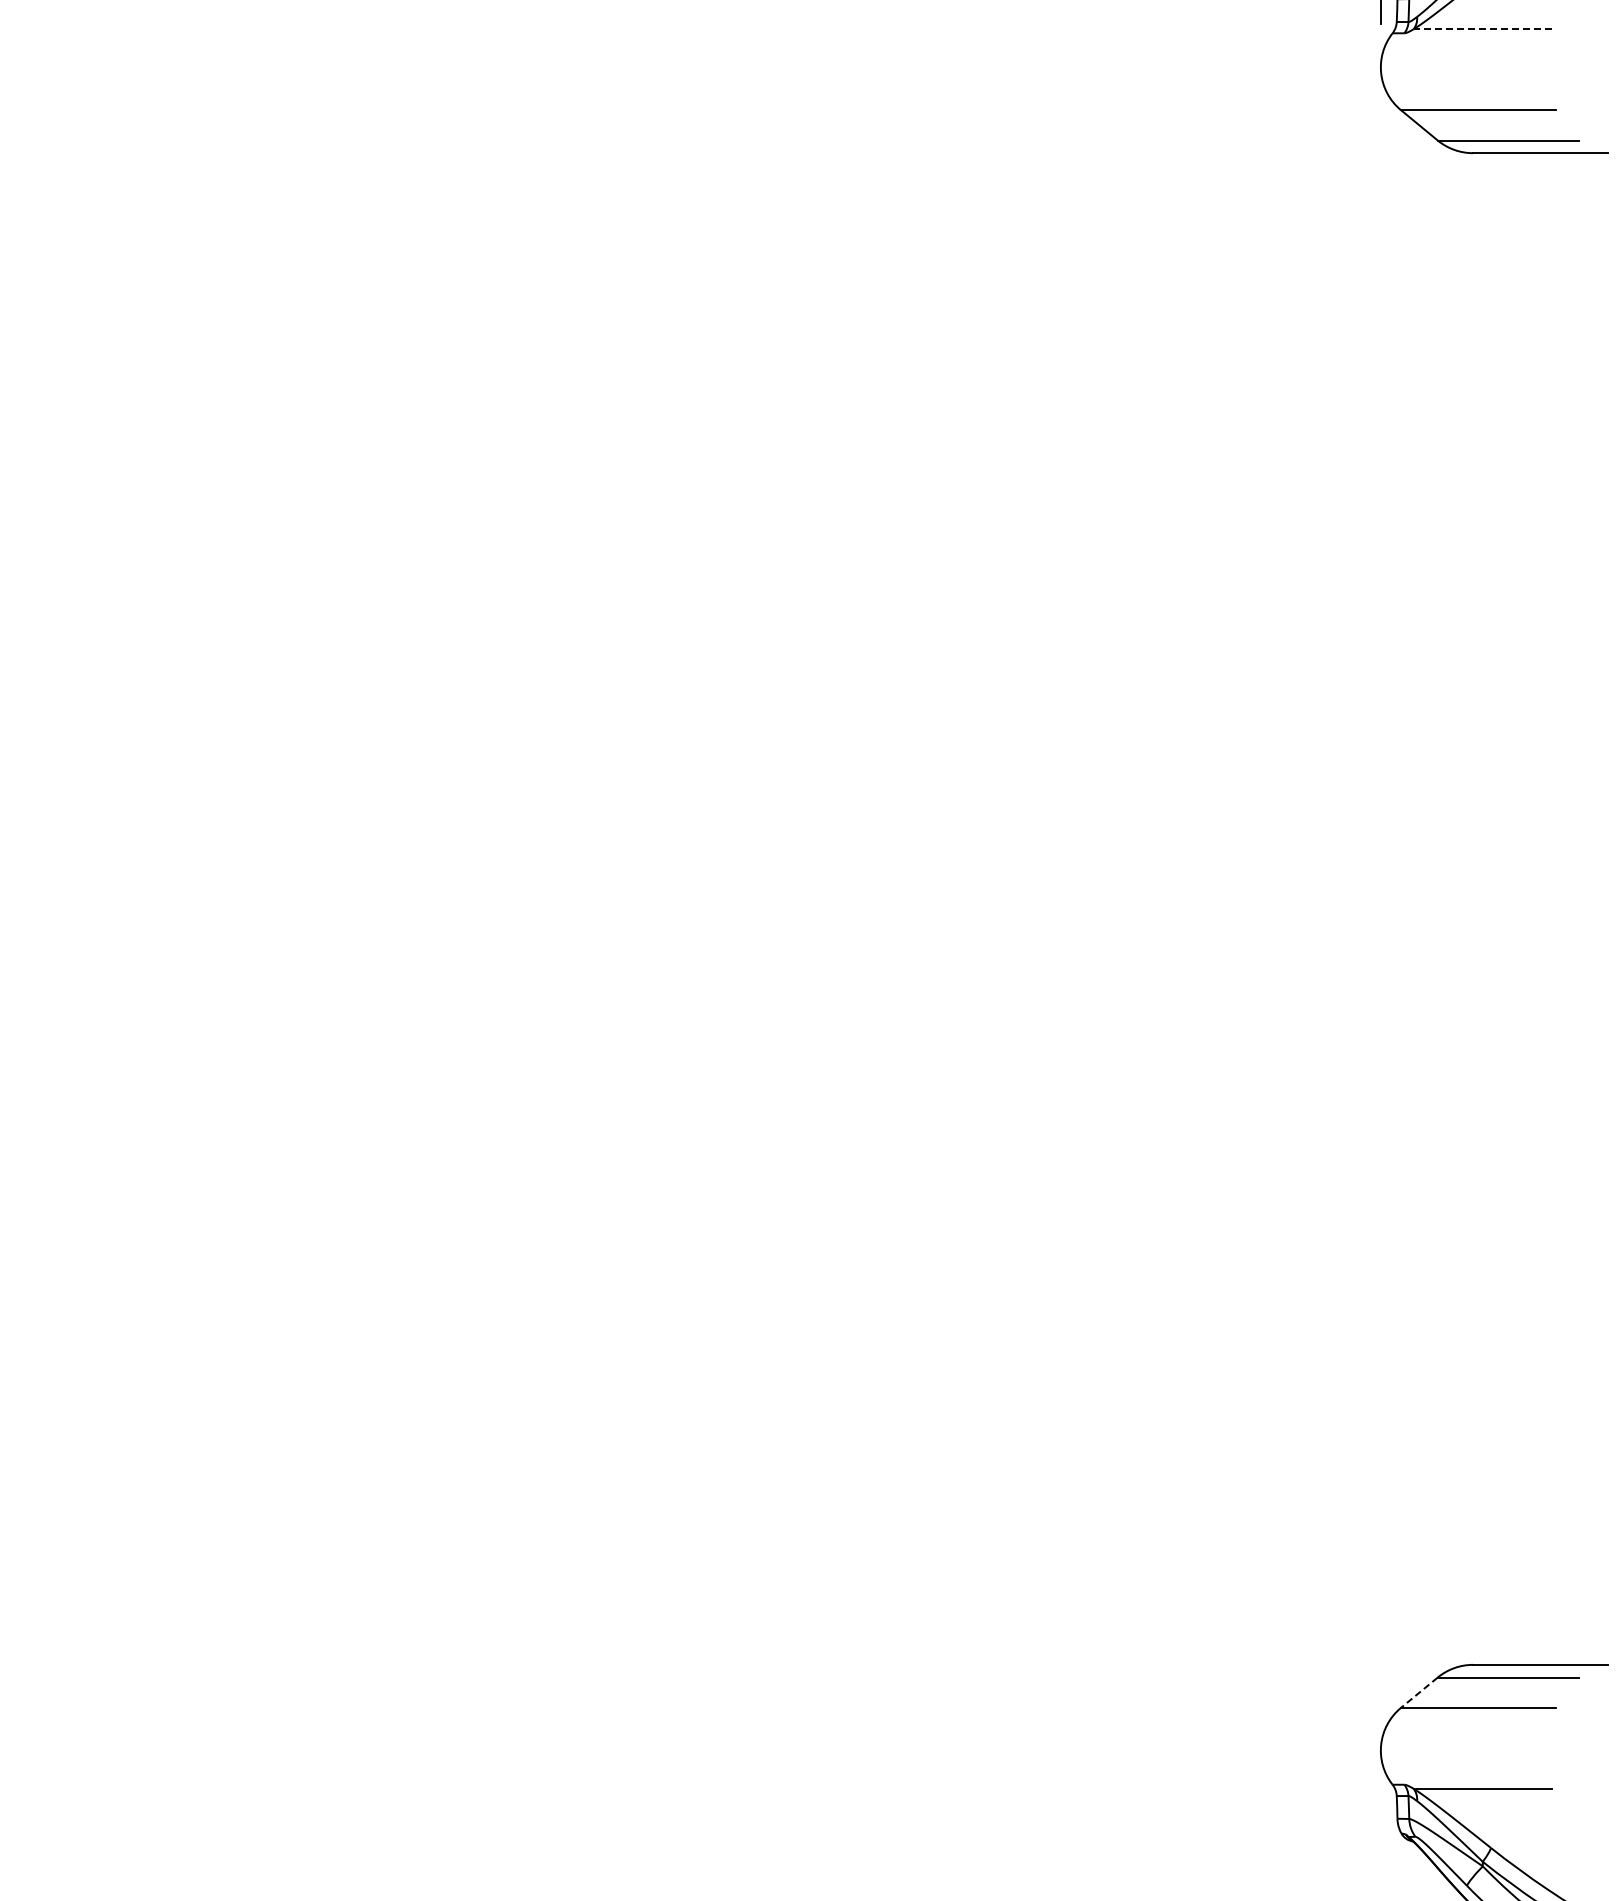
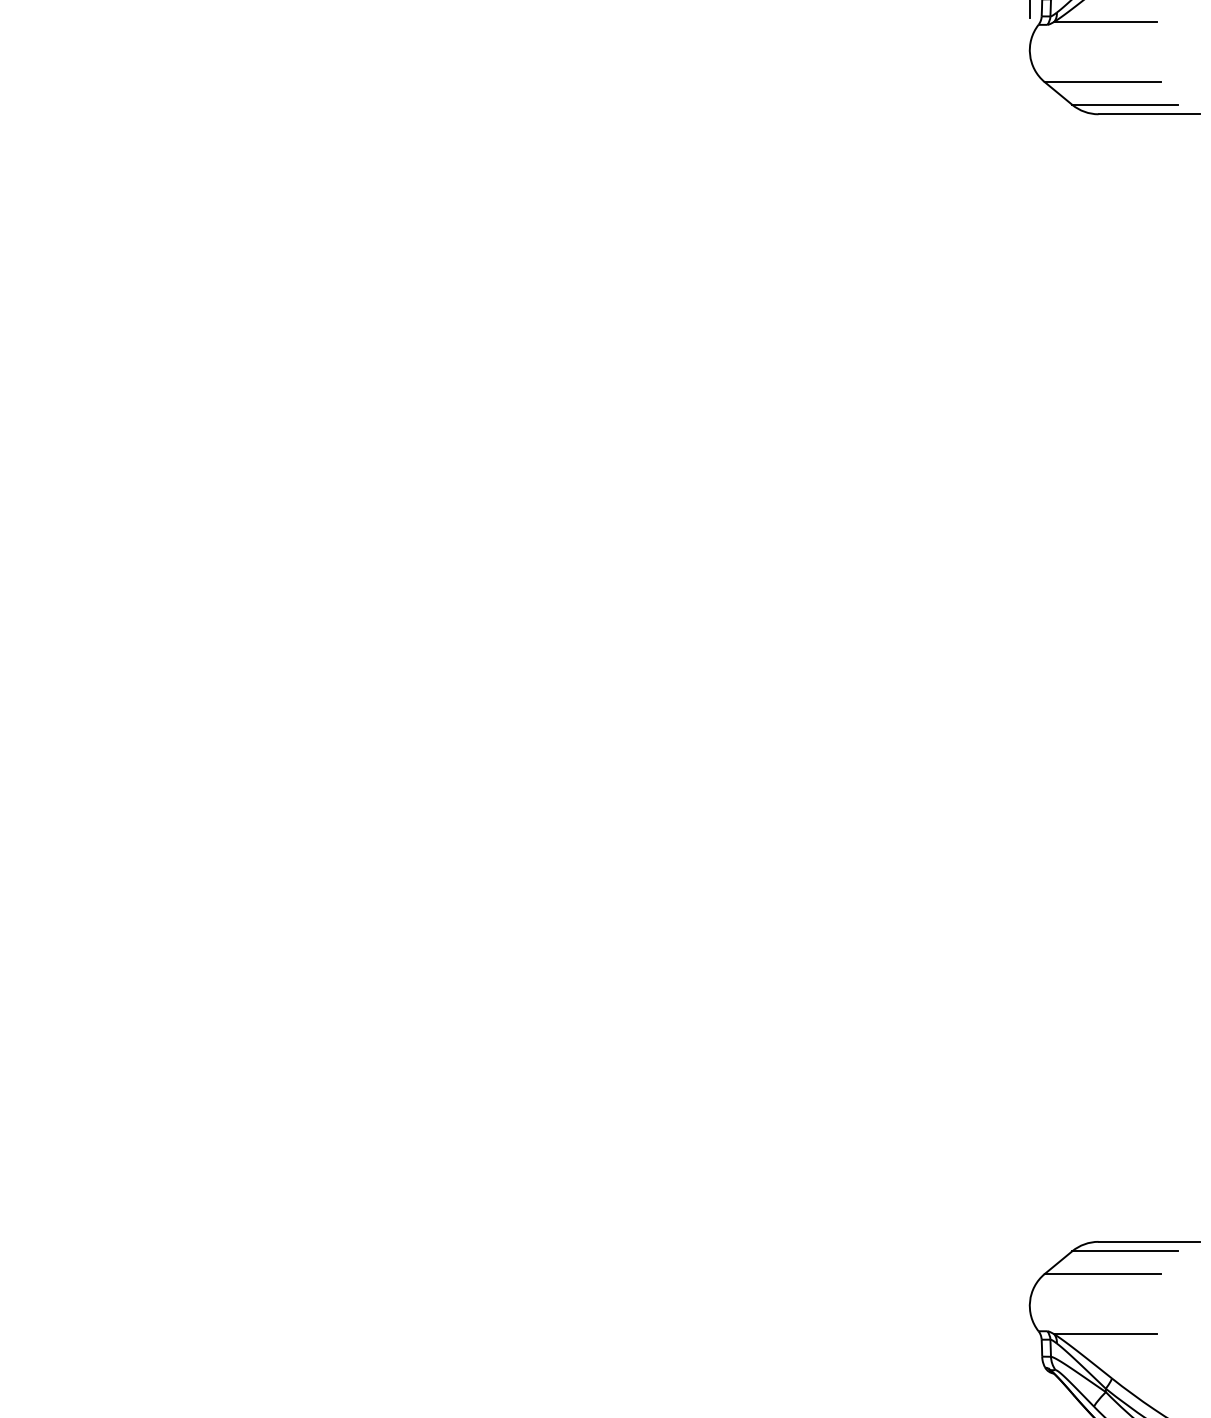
line: (1482, 29) -> (1105, 22), dashed -> solid
line: (1419, 1692) -> (1058, 1262), dashed -> solid

